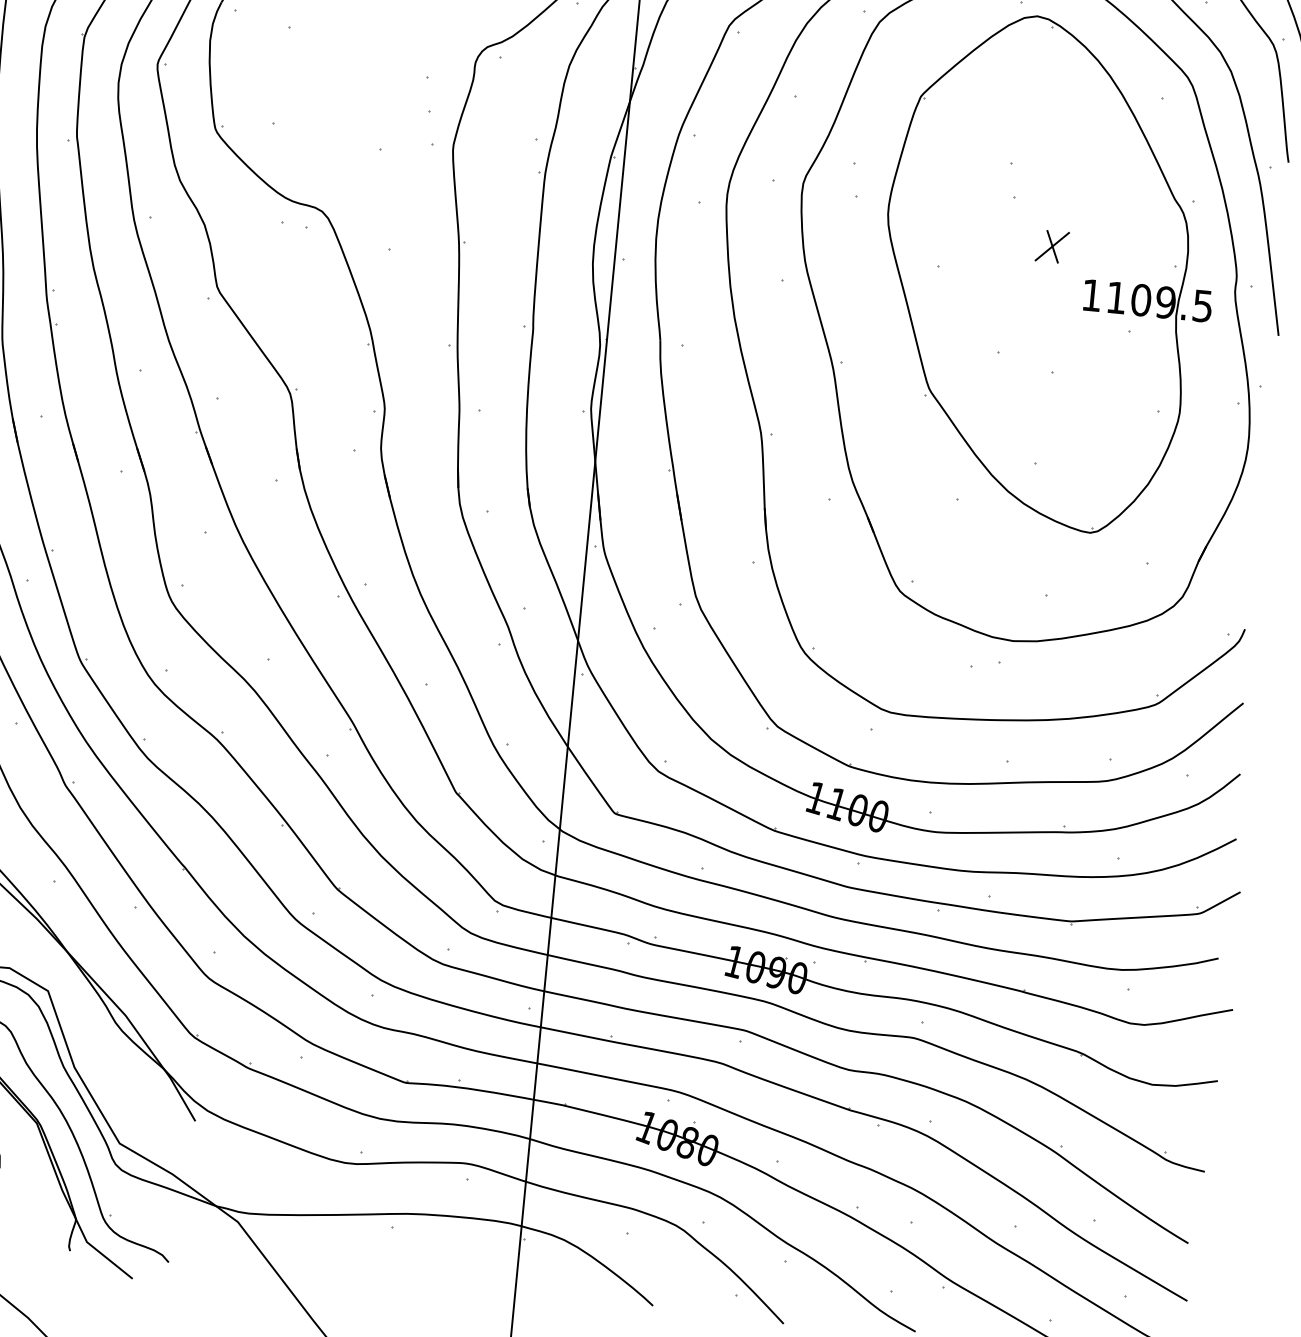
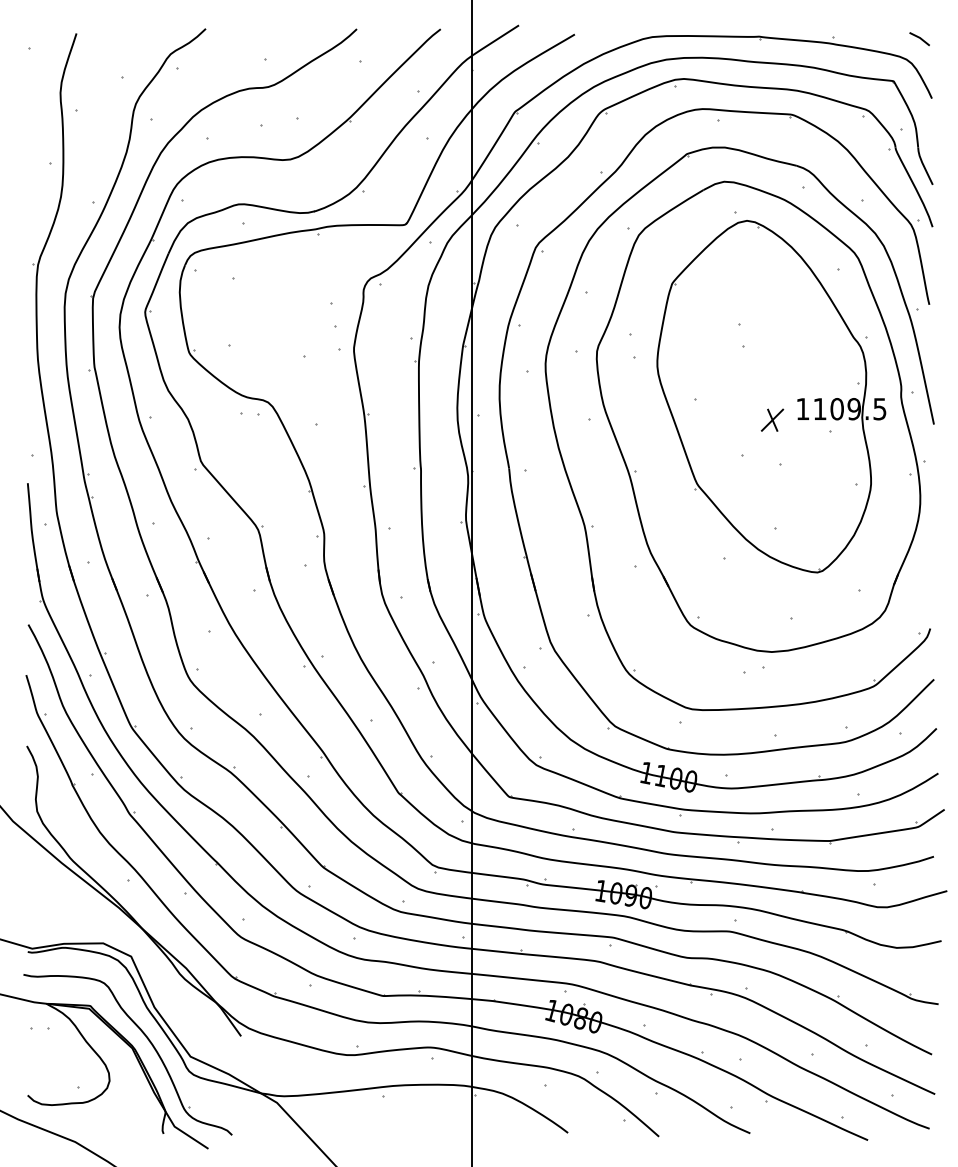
part: (1052, 245) -> (772, 419), moved

